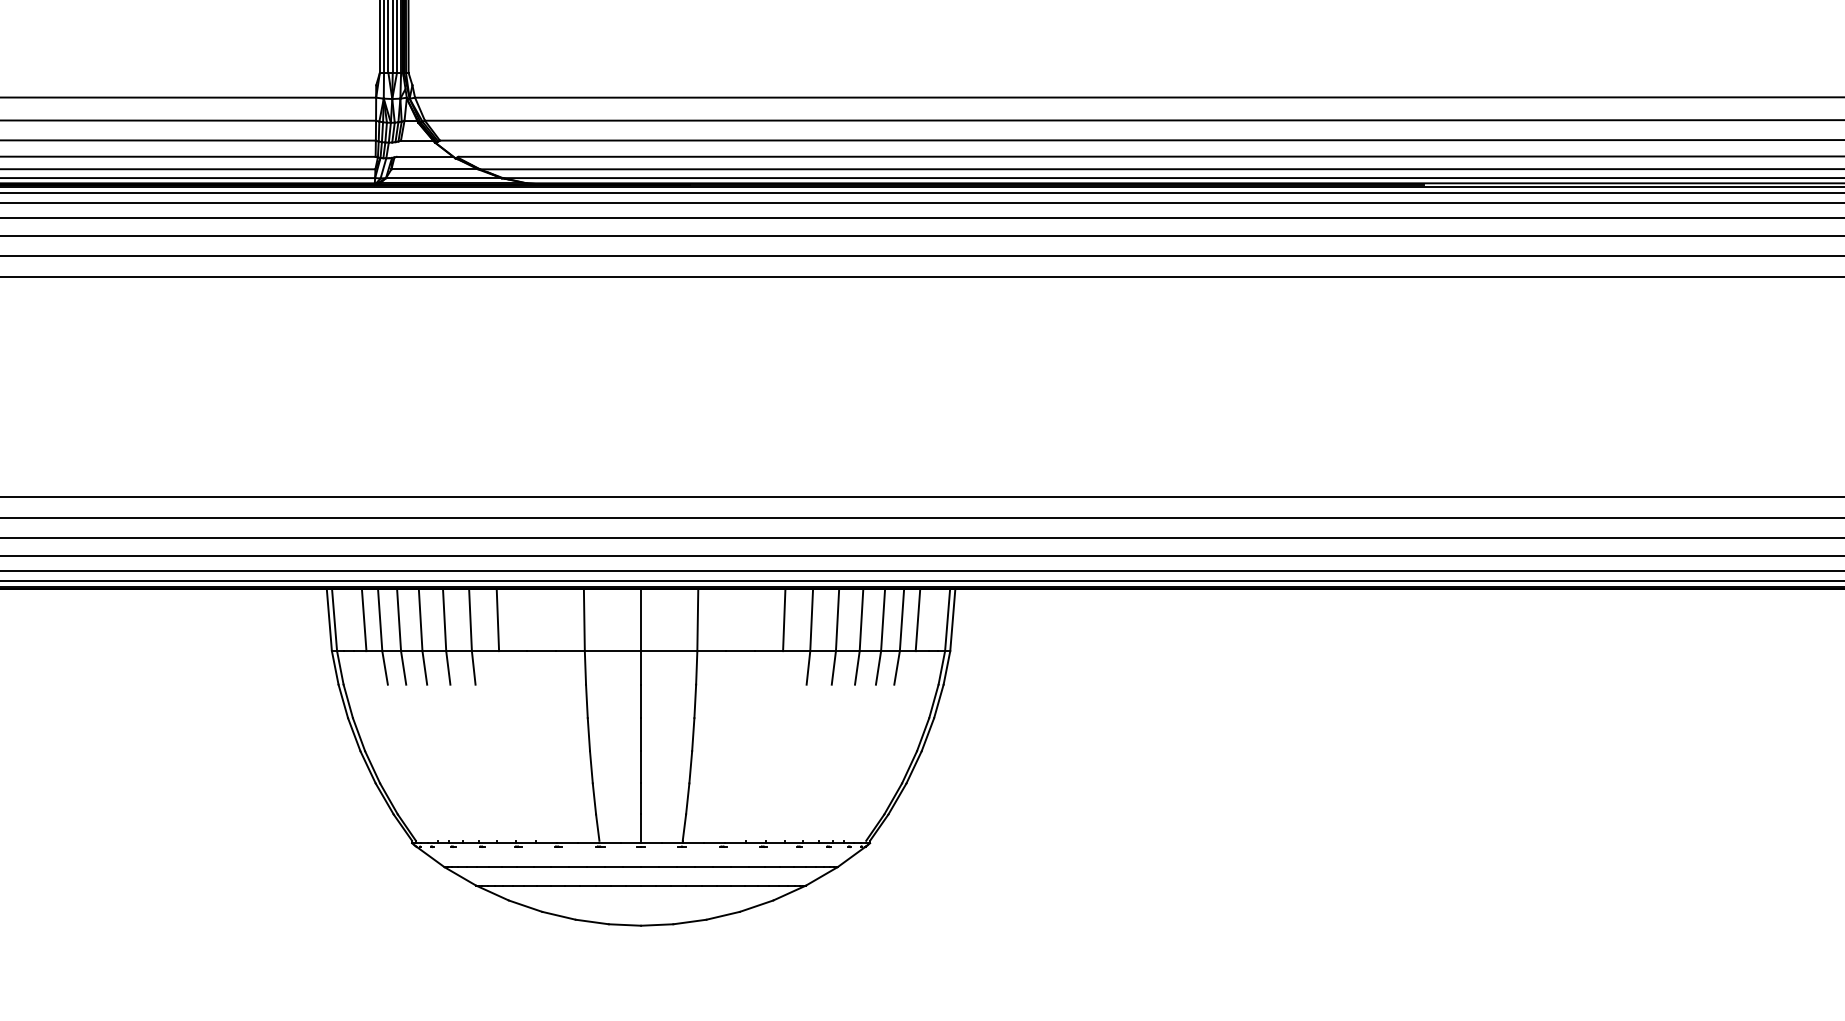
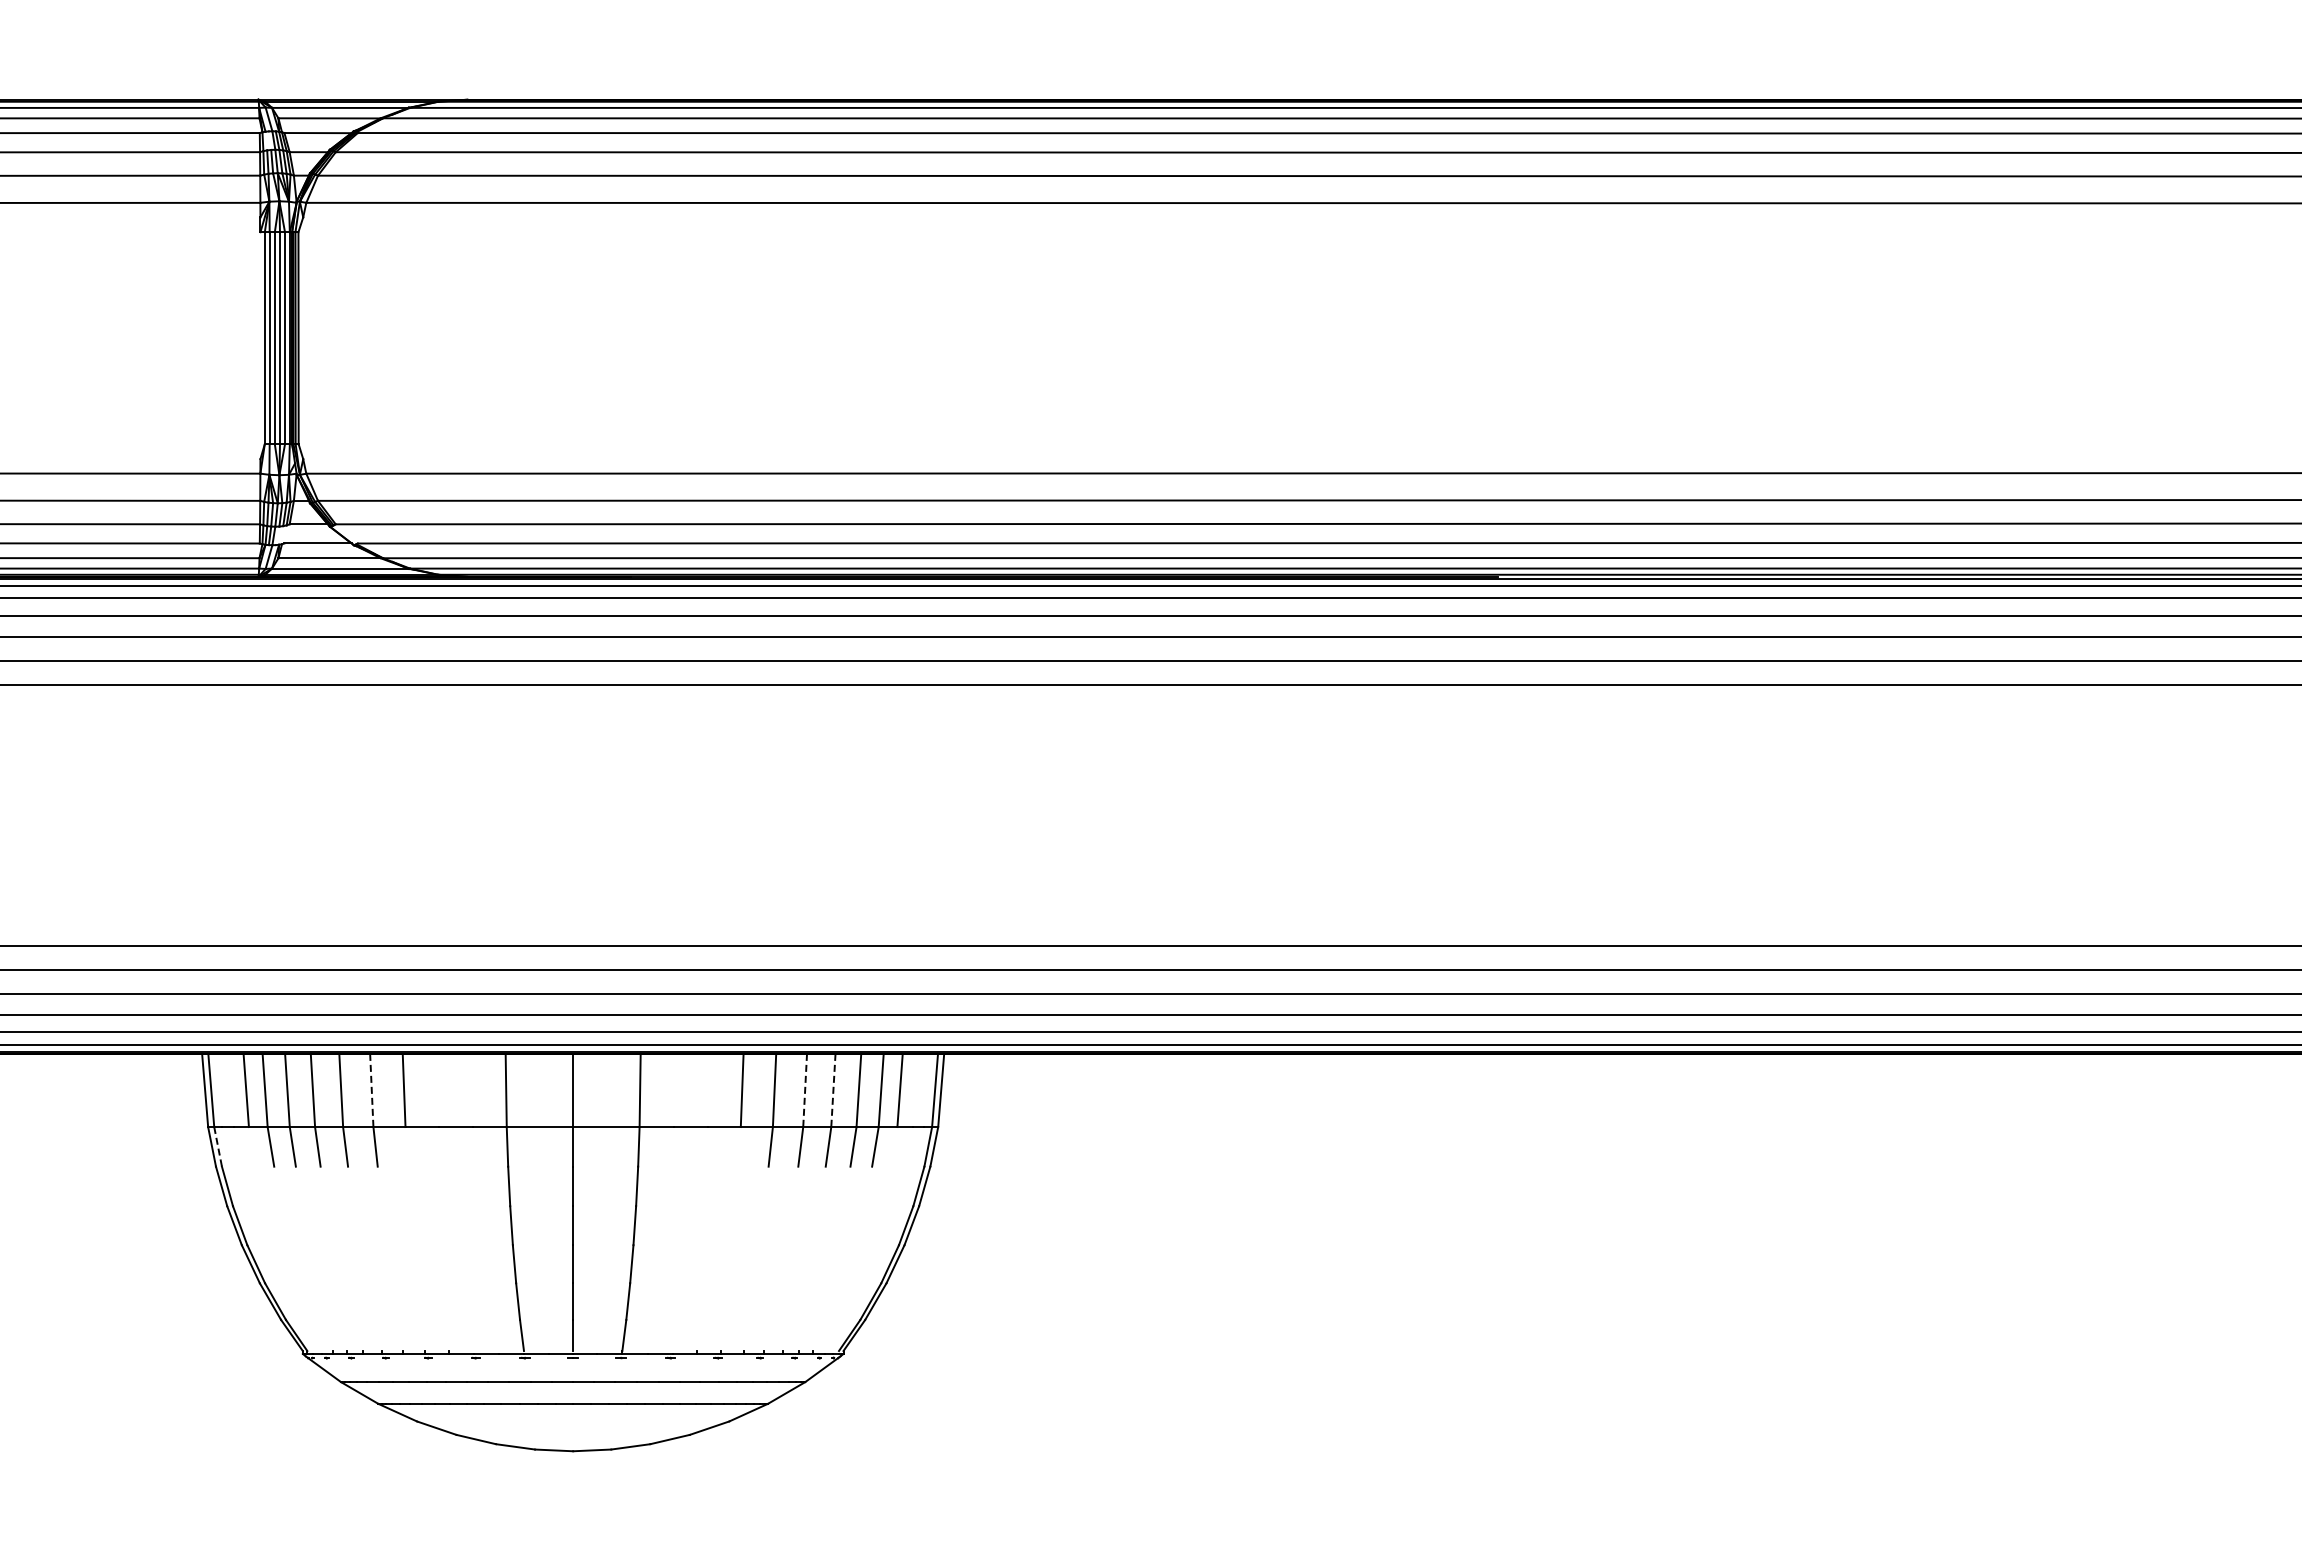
line: (470, 620) -> (371, 1090), solid -> dashed
line: (837, 620) -> (805, 1090), solid -> dashed
line: (861, 620) -> (833, 1090), solid -> dashed
line: (340, 668) -> (218, 1147), solid -> dashed

